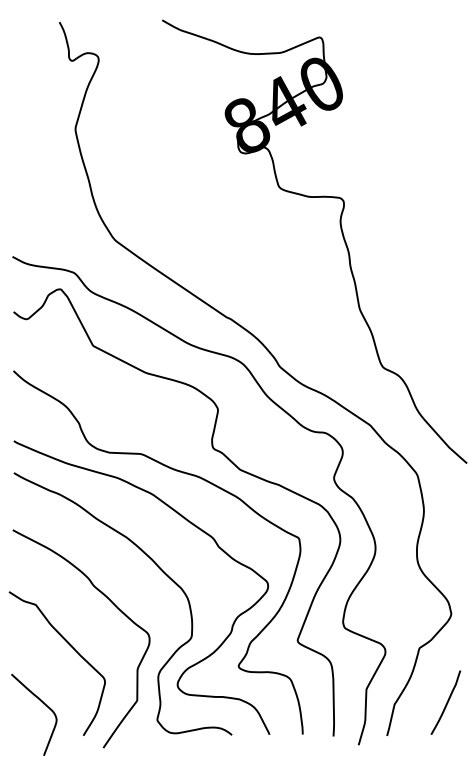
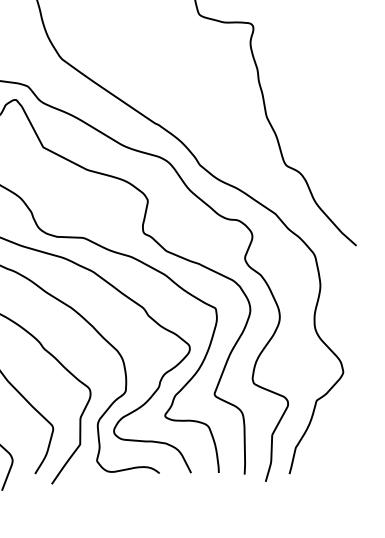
curve: (446, 702) -> (339, 446), removed

